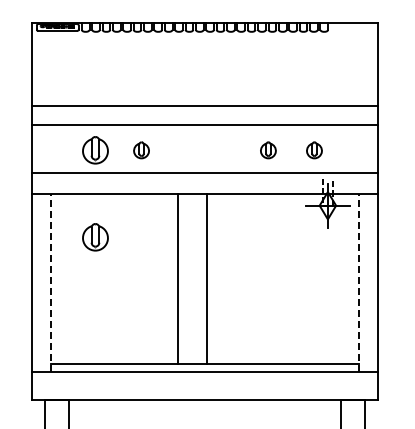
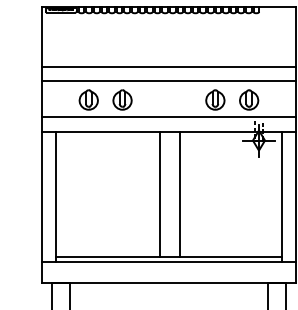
part: (141, 150) -> (122, 100), size x1.67
part: (268, 150) -> (215, 100), size x1.67
part: (314, 150) -> (249, 100), size x1.67
part: (95, 237) -> (88, 163), removed
line: (178, 279) -> (160, 194), moved
line: (206, 279) -> (180, 194), moved
line: (51, 283) -> (56, 197), dashed -> solid
line: (358, 283) -> (281, 197), dashed -> solid

